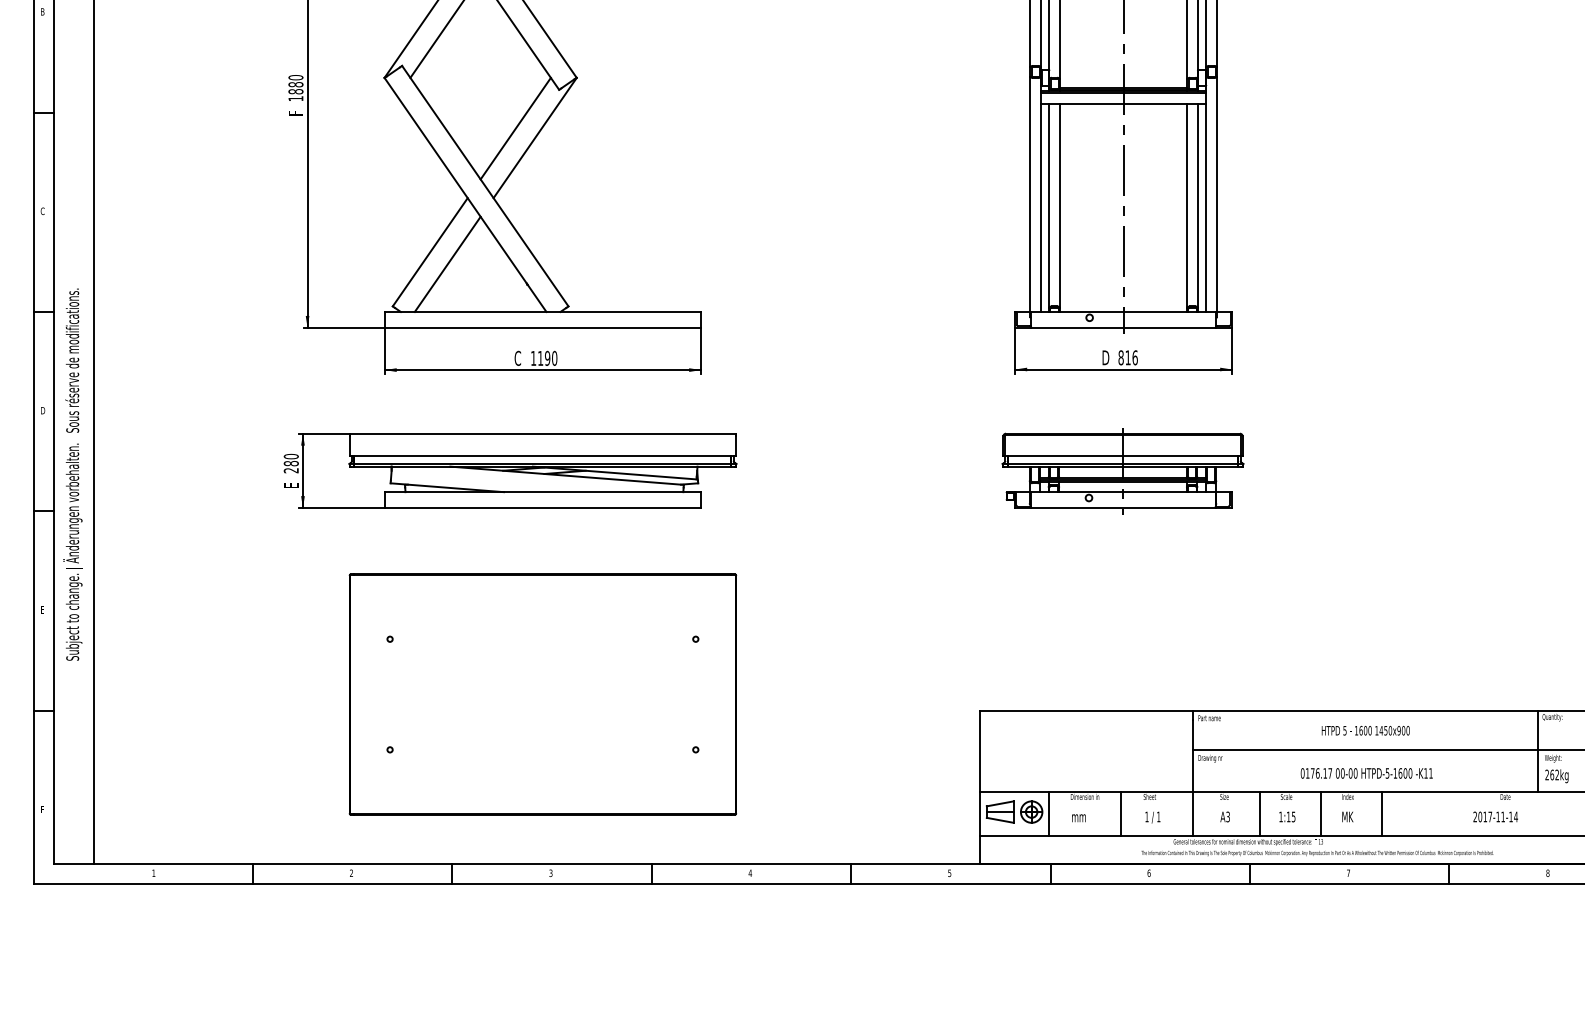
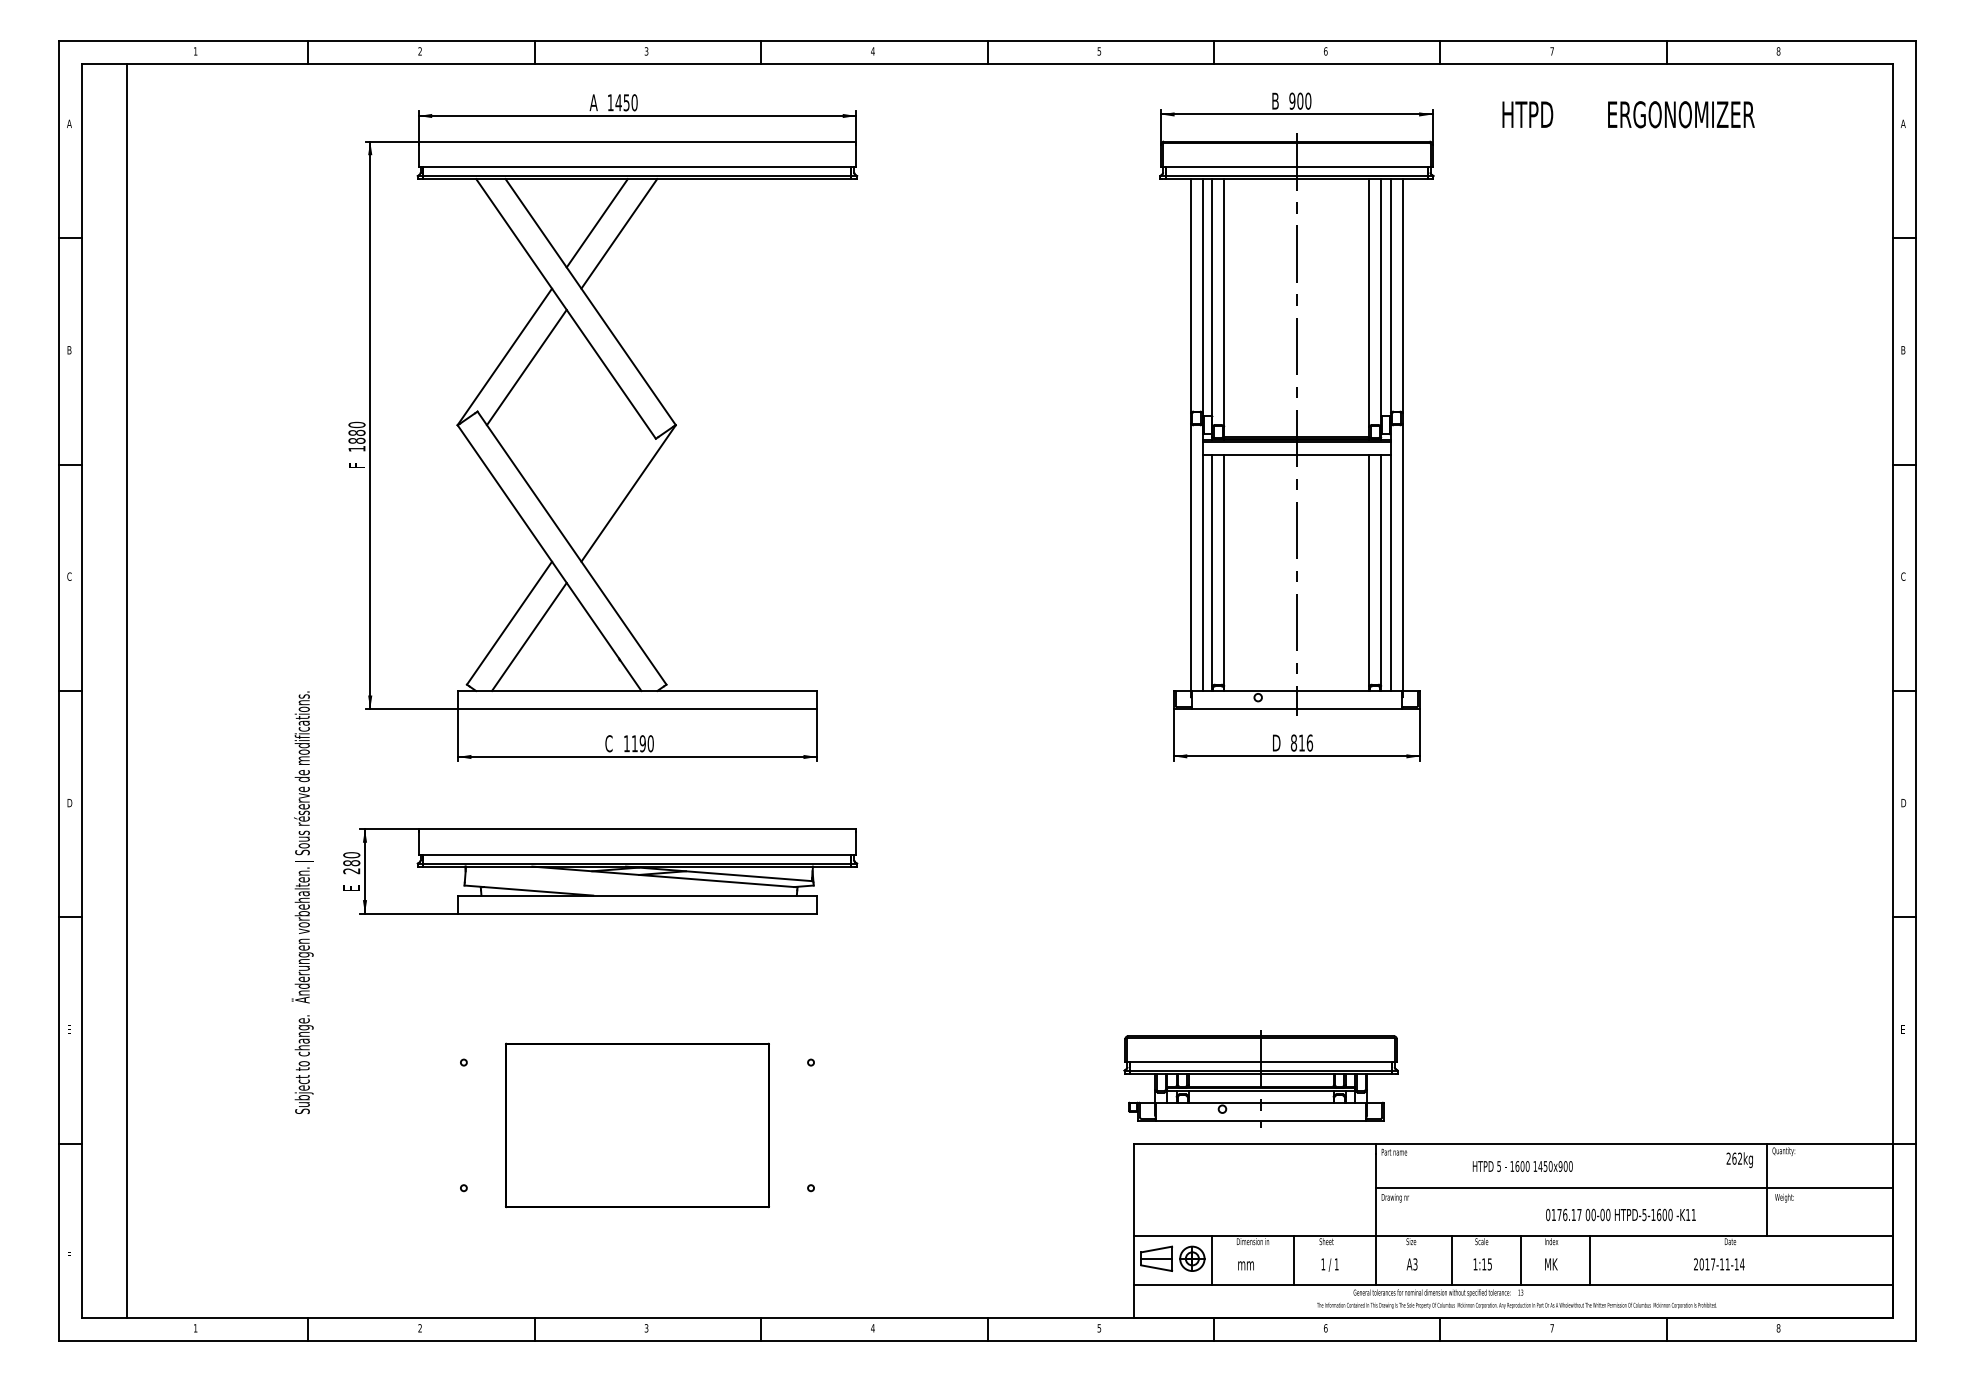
line: (515, 128) -> (606, 482), removed
part: (1122, 470) -> (1260, 1078), moved
text: (72, 474) -> (302, 902), moved
part: (542, 694) -> (637, 1125), size x0.6
text: (1365, 730) -> (1522, 1166), moved
text: (1366, 773) -> (1620, 1214), moved
text: (1556, 776) -> (1739, 1160), moved

